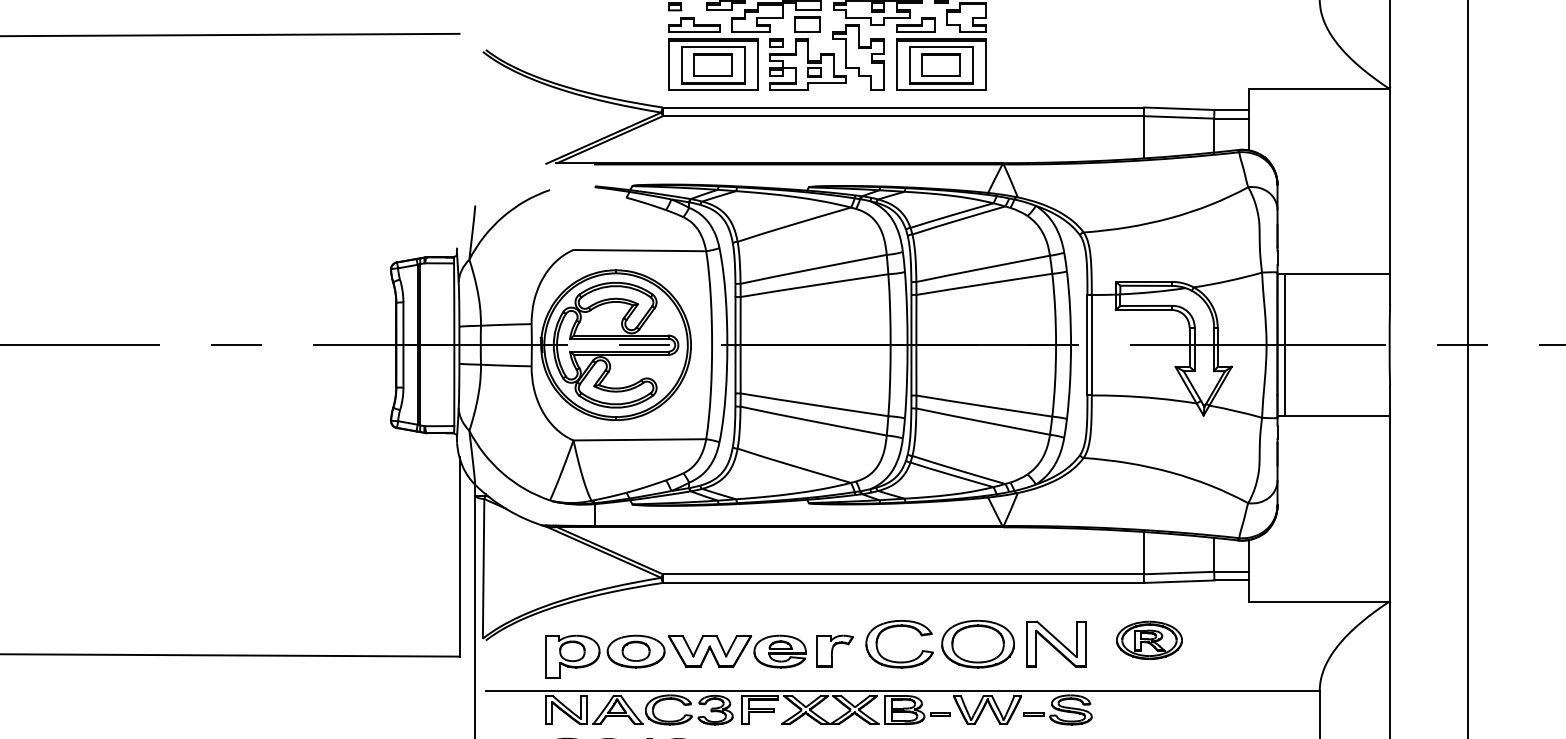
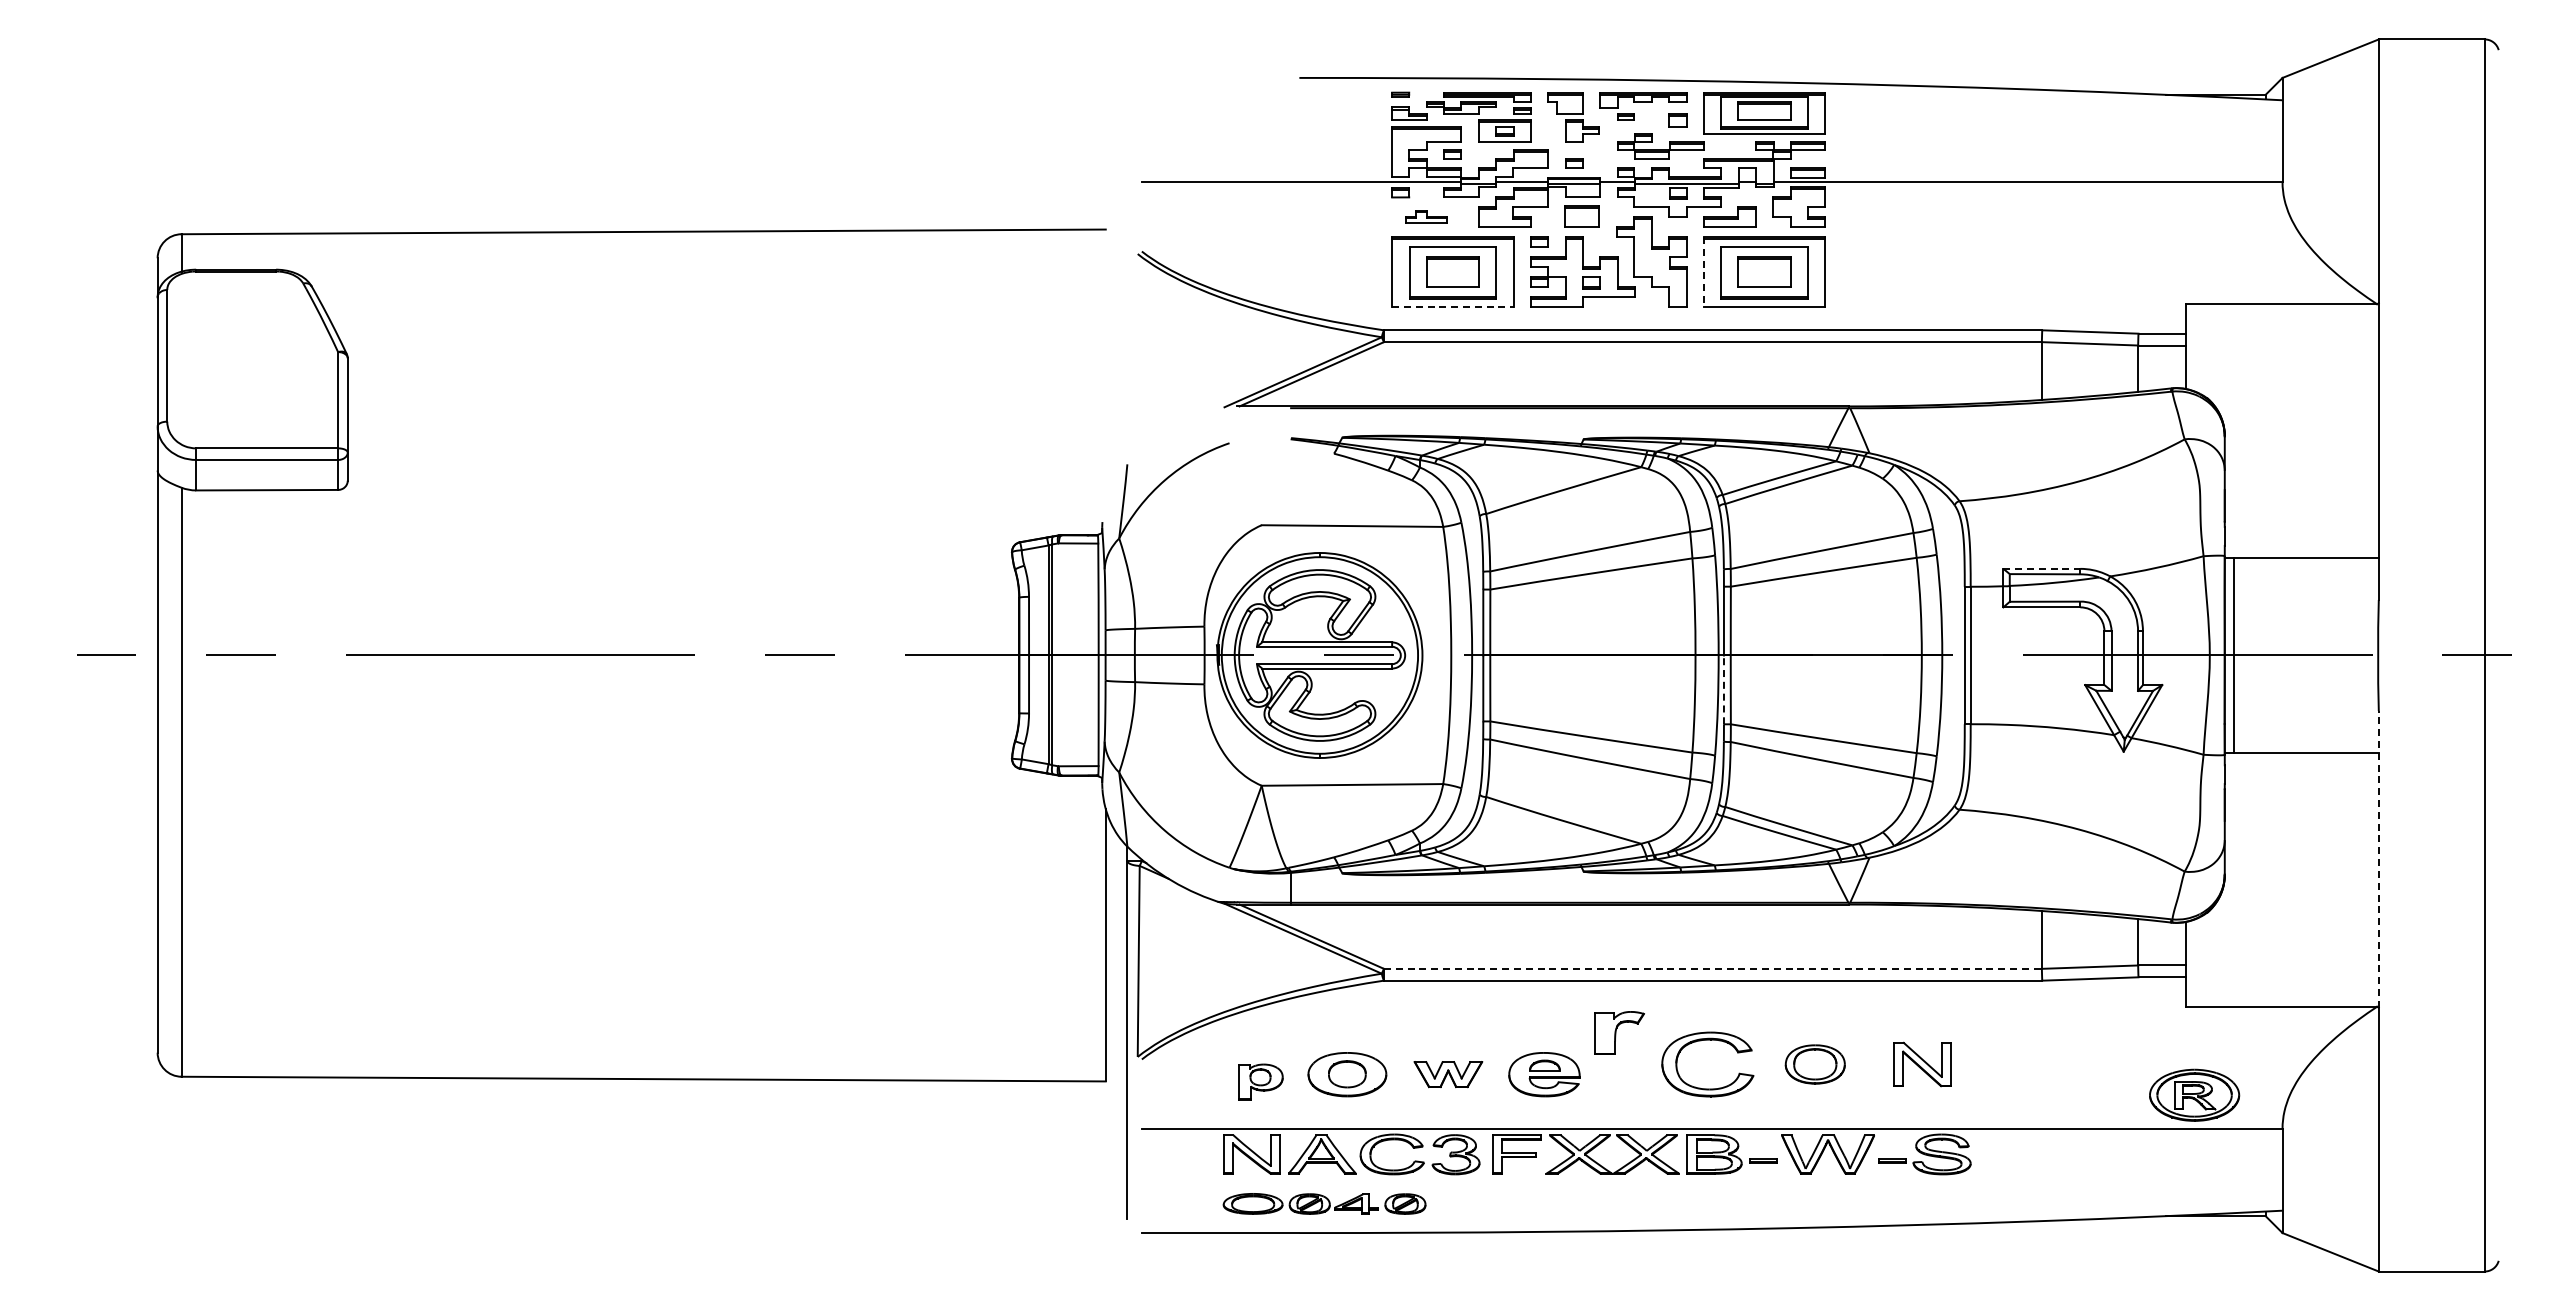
part: (693, 24) -> (1426, 216), size x0.6
line: (896, 64) -> (1703, 271), solid -> dashed
line: (712, 90) -> (1452, 306), solid -> dashed
line: (1143, 281) -> (2041, 568), solid -> dashed
line: (911, 370) -> (1723, 689), solid -> dashed
line: (1389, 493) -> (2378, 858), solid -> dashed
line: (903, 574) -> (1712, 968), solid -> dashed
part: (1149, 639) -> (2194, 1094), moved
part: (978, 644) -> (1815, 1064), size x0.6
part: (1056, 644) -> (1922, 1064), size x0.7
part: (835, 650) -> (1619, 1032), moved
part: (710, 651) -> (1448, 1074), size x0.6
part: (572, 656) -> (1260, 1081), size x0.6

